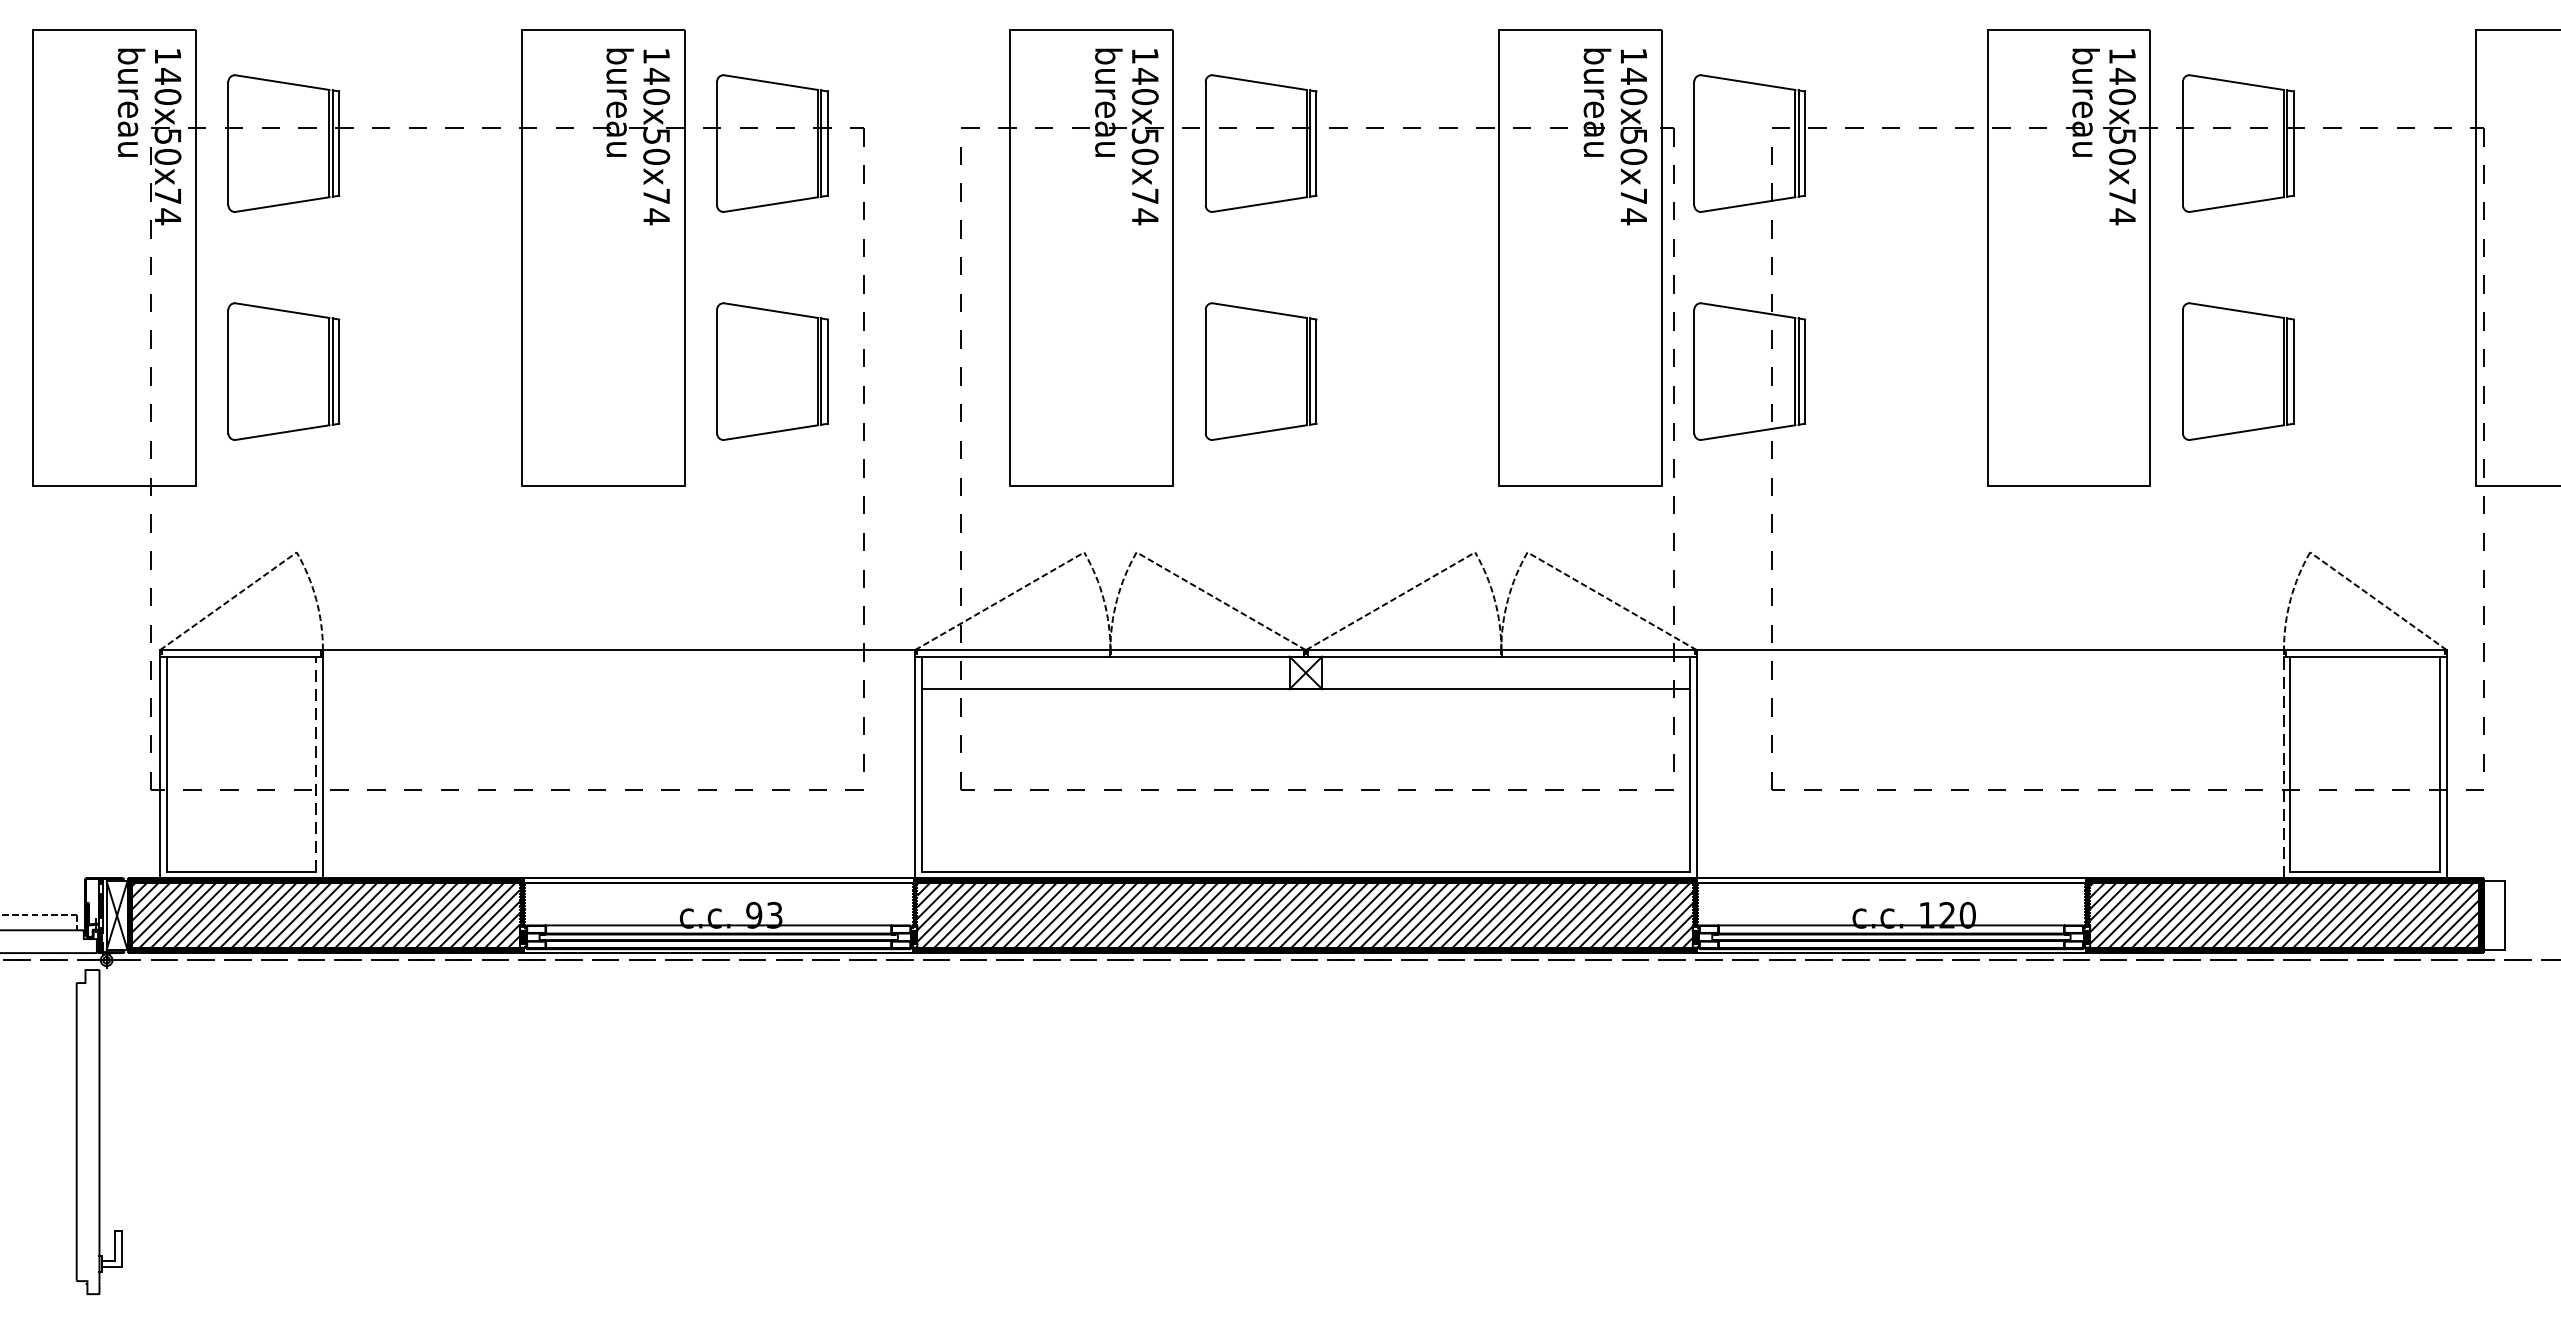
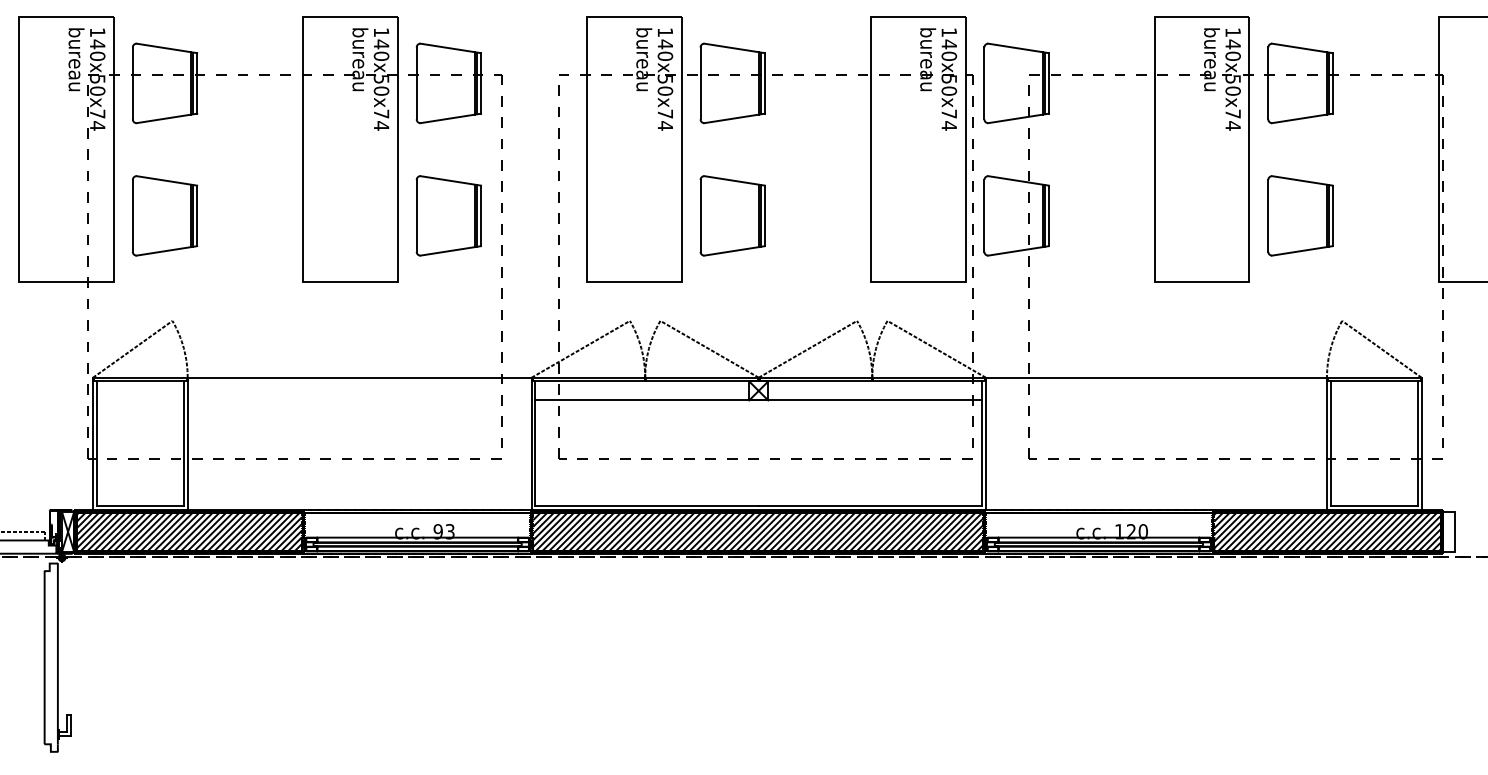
line: (315, 763) -> (183, 443), dashed -> solid
line: (2283, 763) -> (1326, 443), dashed -> solid

